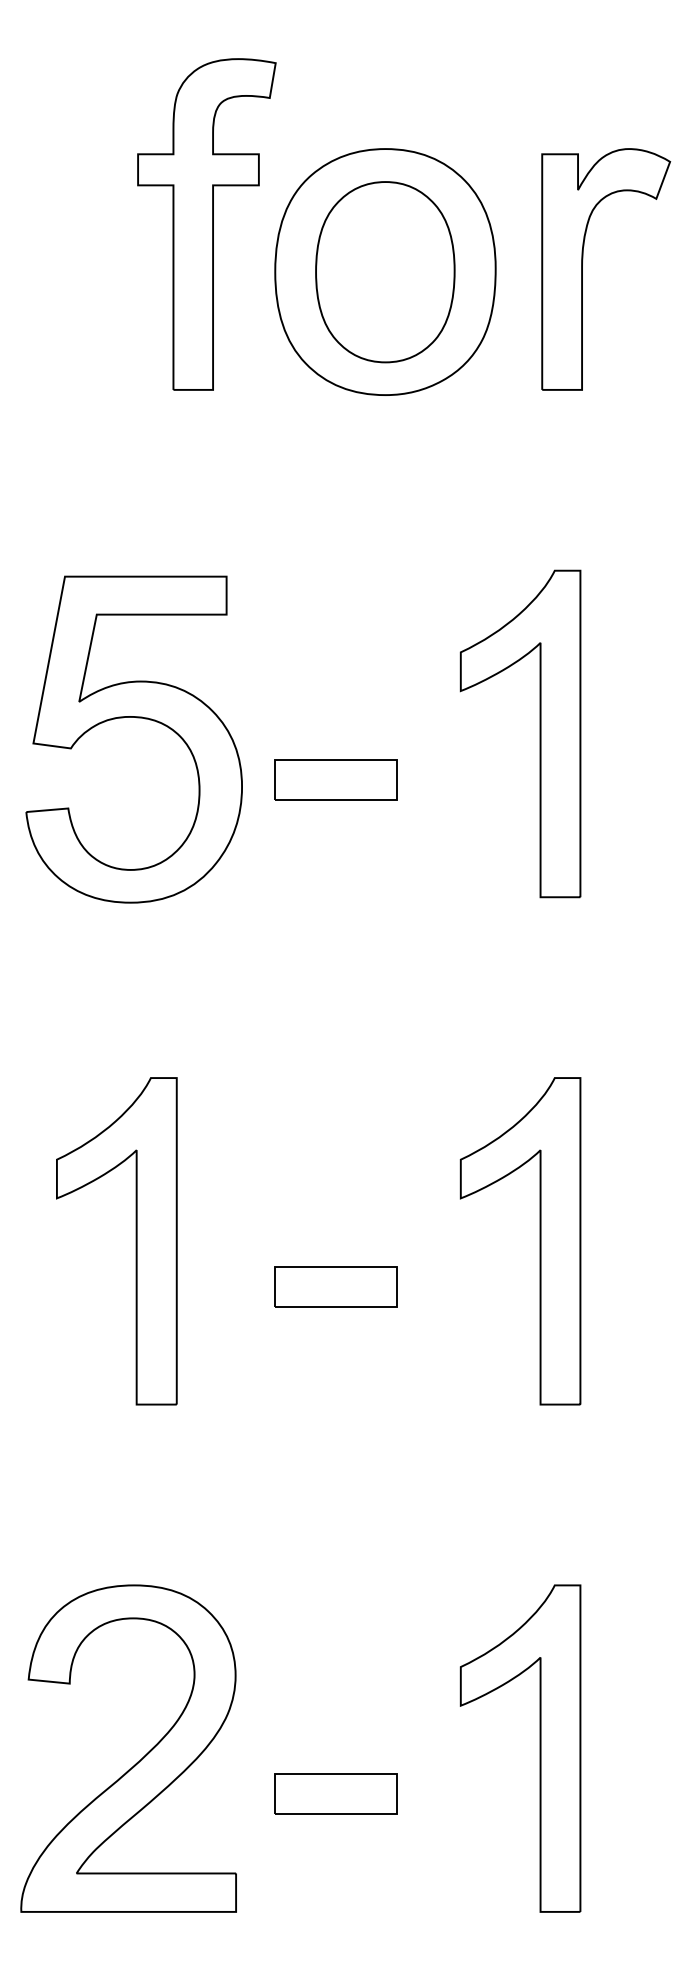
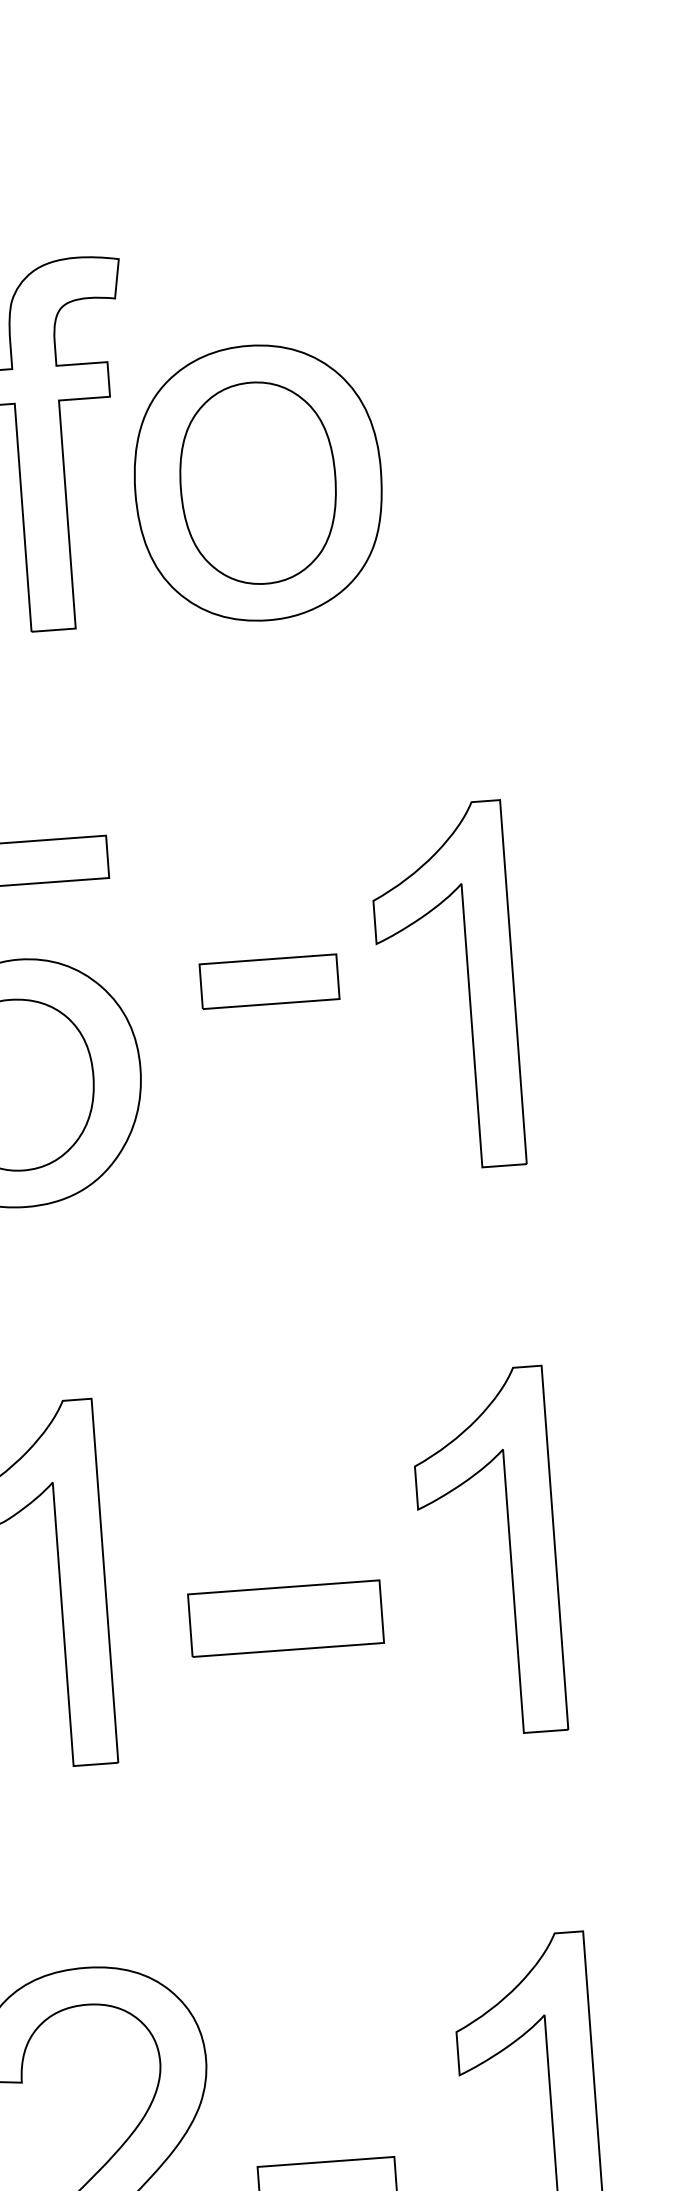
part: (582, 269) -> (477, 464), removed
part: (335, 779) -> (269, 981), moved
part: (335, 1286) -> (285, 1618), size x1.4

